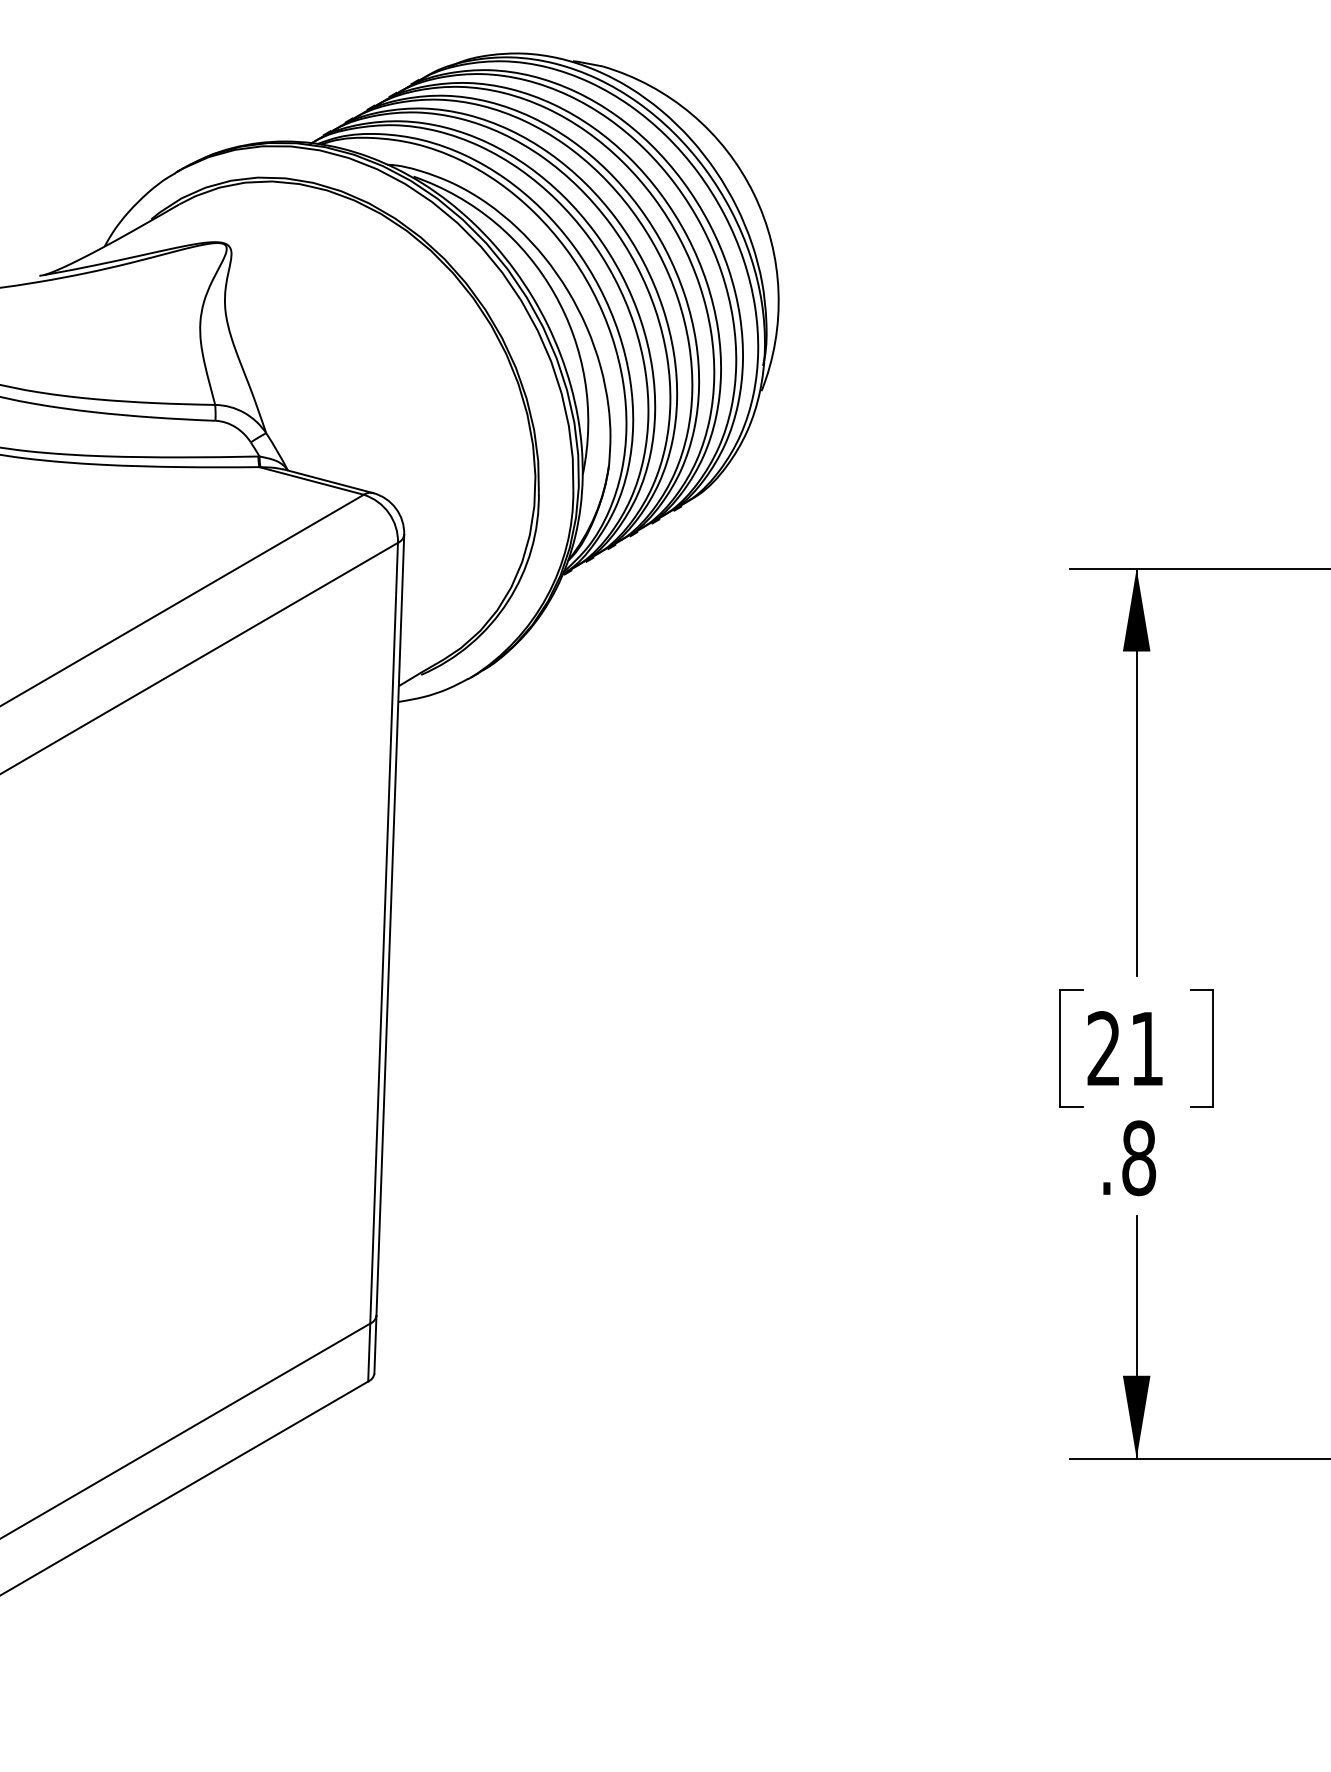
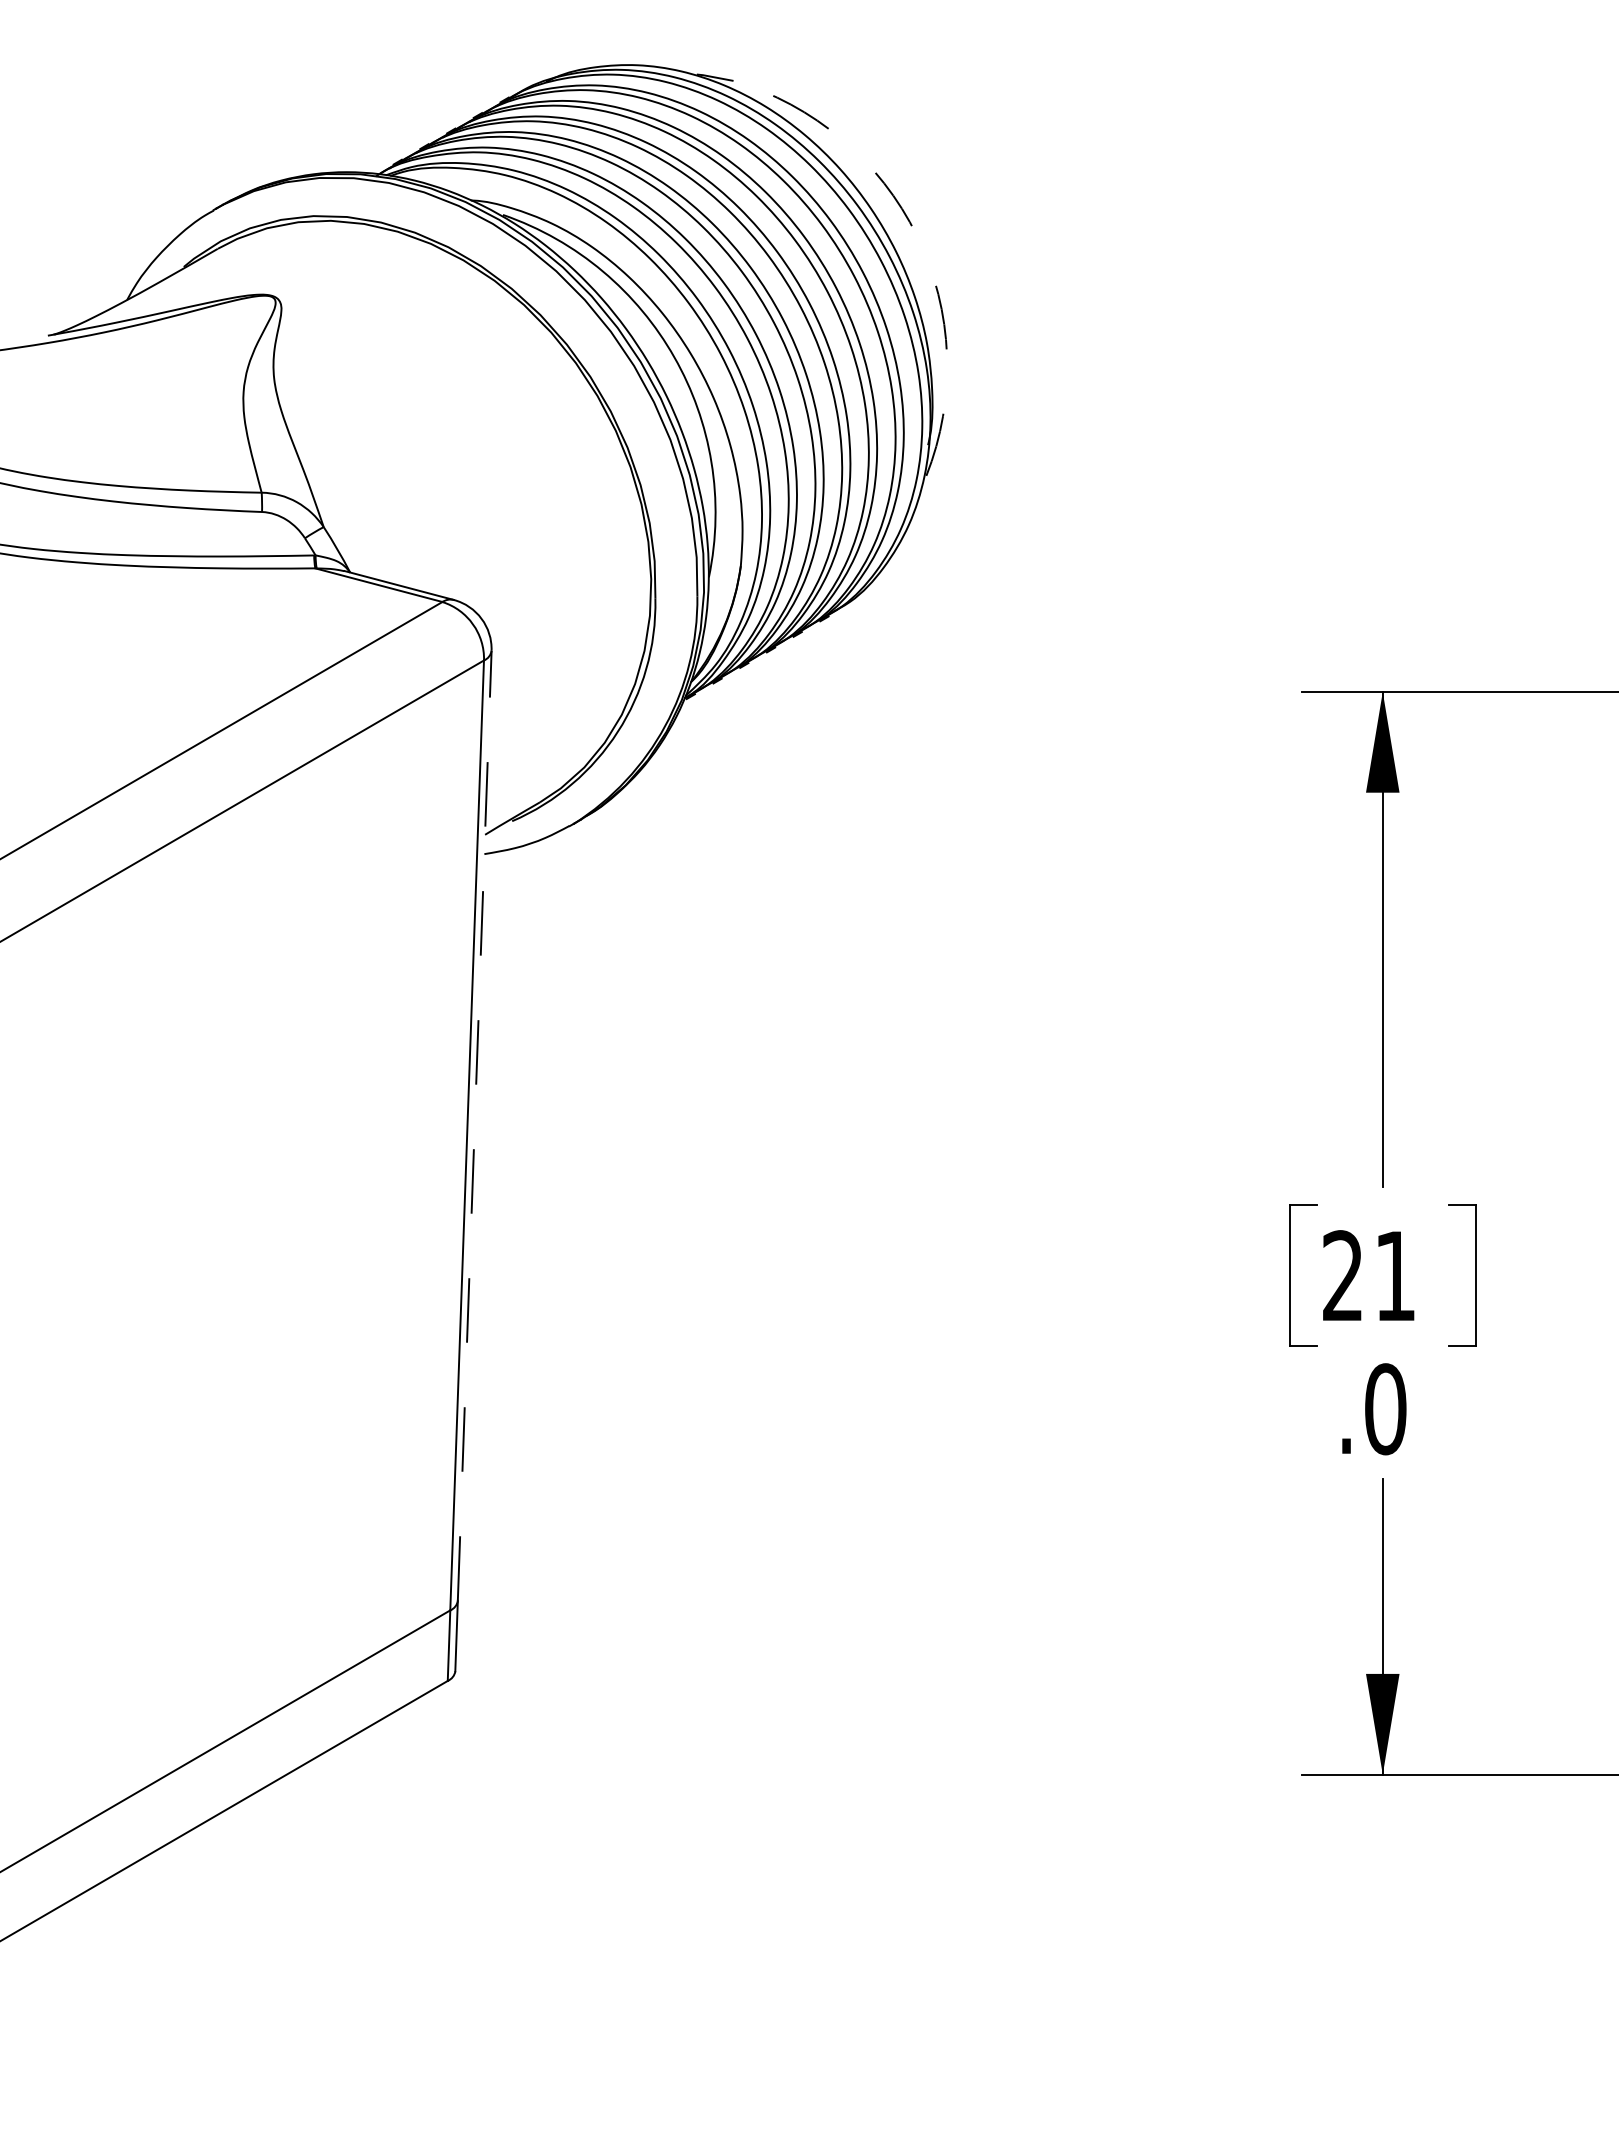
arc: (754, 193) -> (917, 235), solid -> dashed
line: (390, 925) -> (474, 1125), solid -> dashed
text: (1138, 1158) -> (1385, 1409), .8 -> .0

